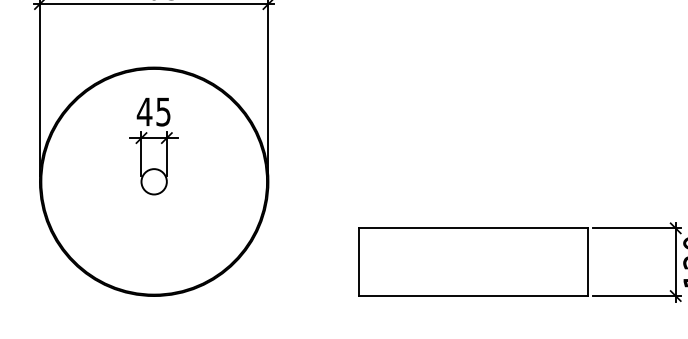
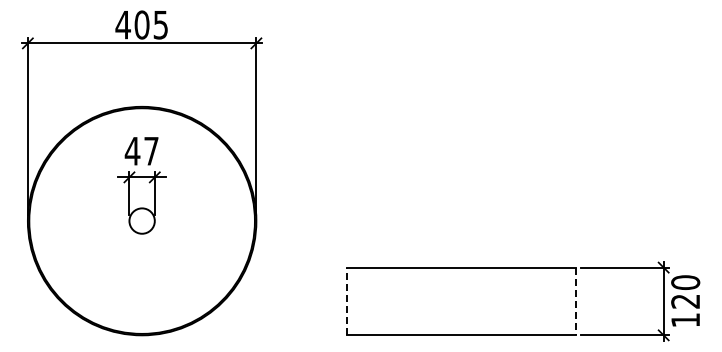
text: (163, 112) -> (151, 151), 45 -> 47
line: (359, 262) -> (347, 301), solid -> dashed
line: (587, 262) -> (575, 301), solid -> dashed

